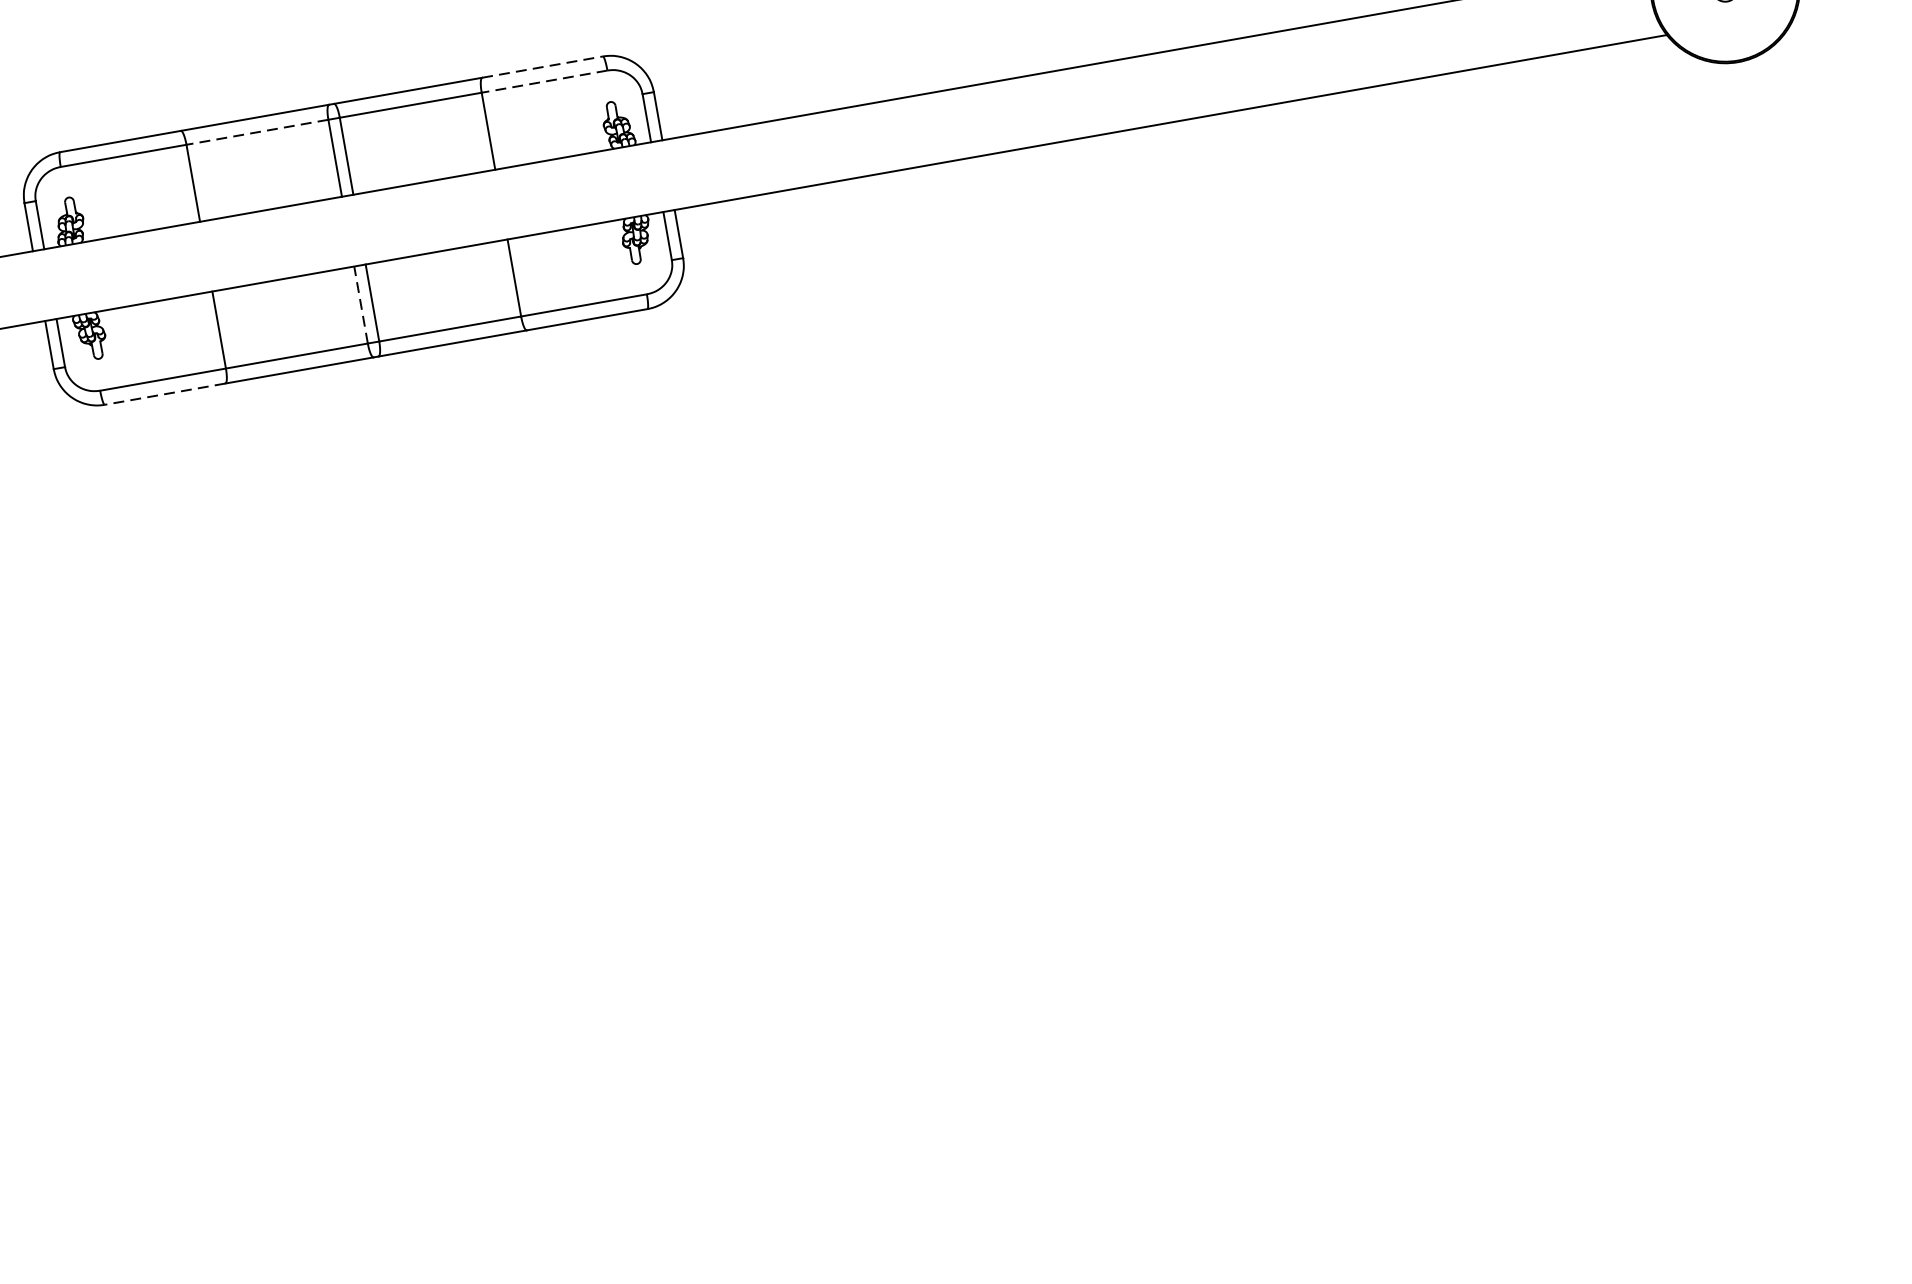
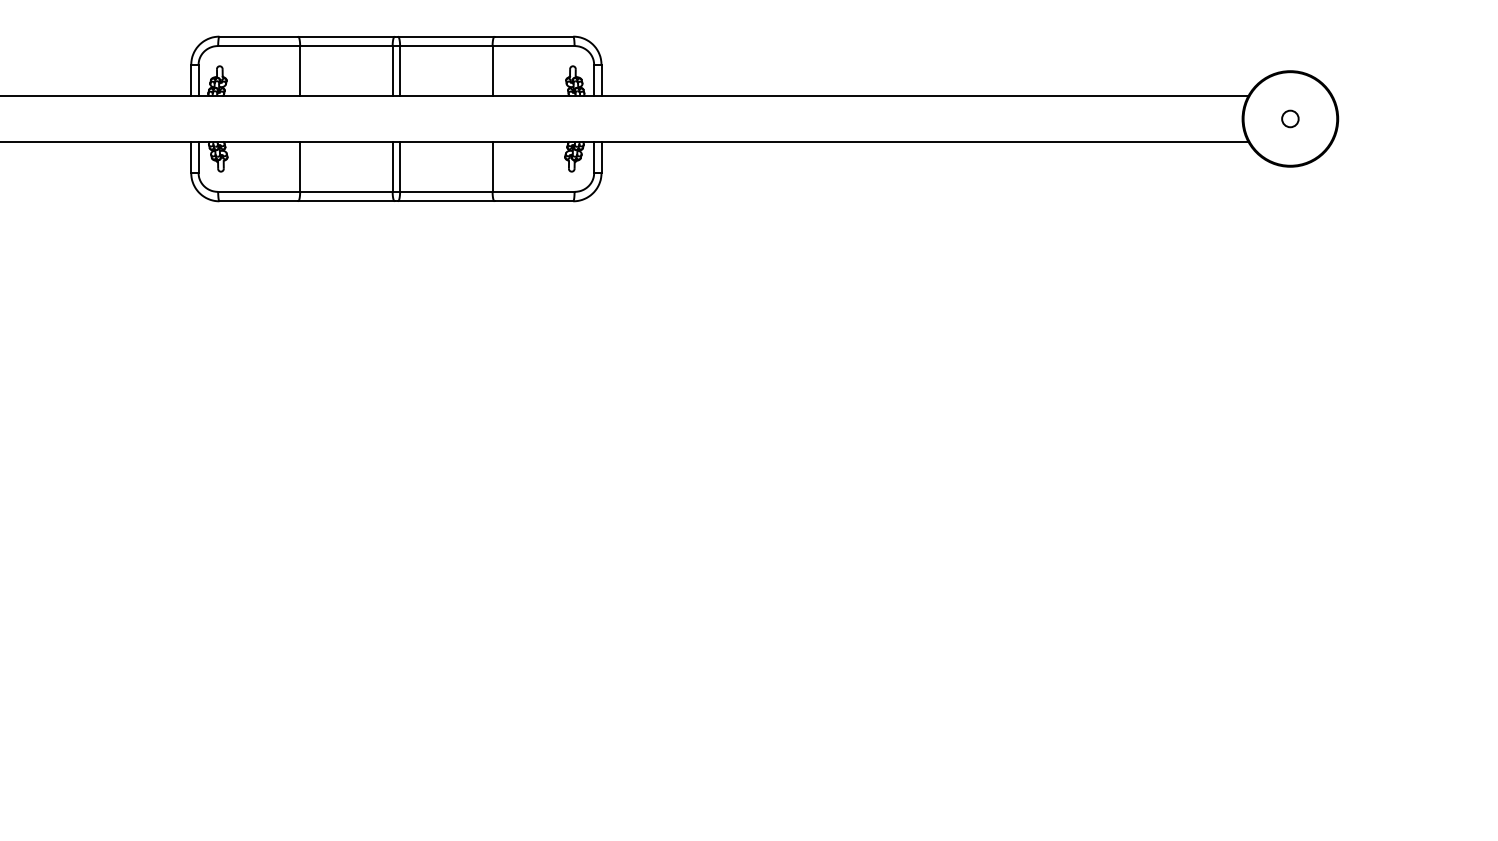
line: (543, 66) -> (534, 36), dashed -> solid
line: (544, 82) -> (533, 46), dashed -> solid
line: (256, 133) -> (345, 46), dashed -> solid
line: (360, 304) -> (392, 166), dashed -> solid
line: (164, 394) -> (258, 201), dashed -> solid

